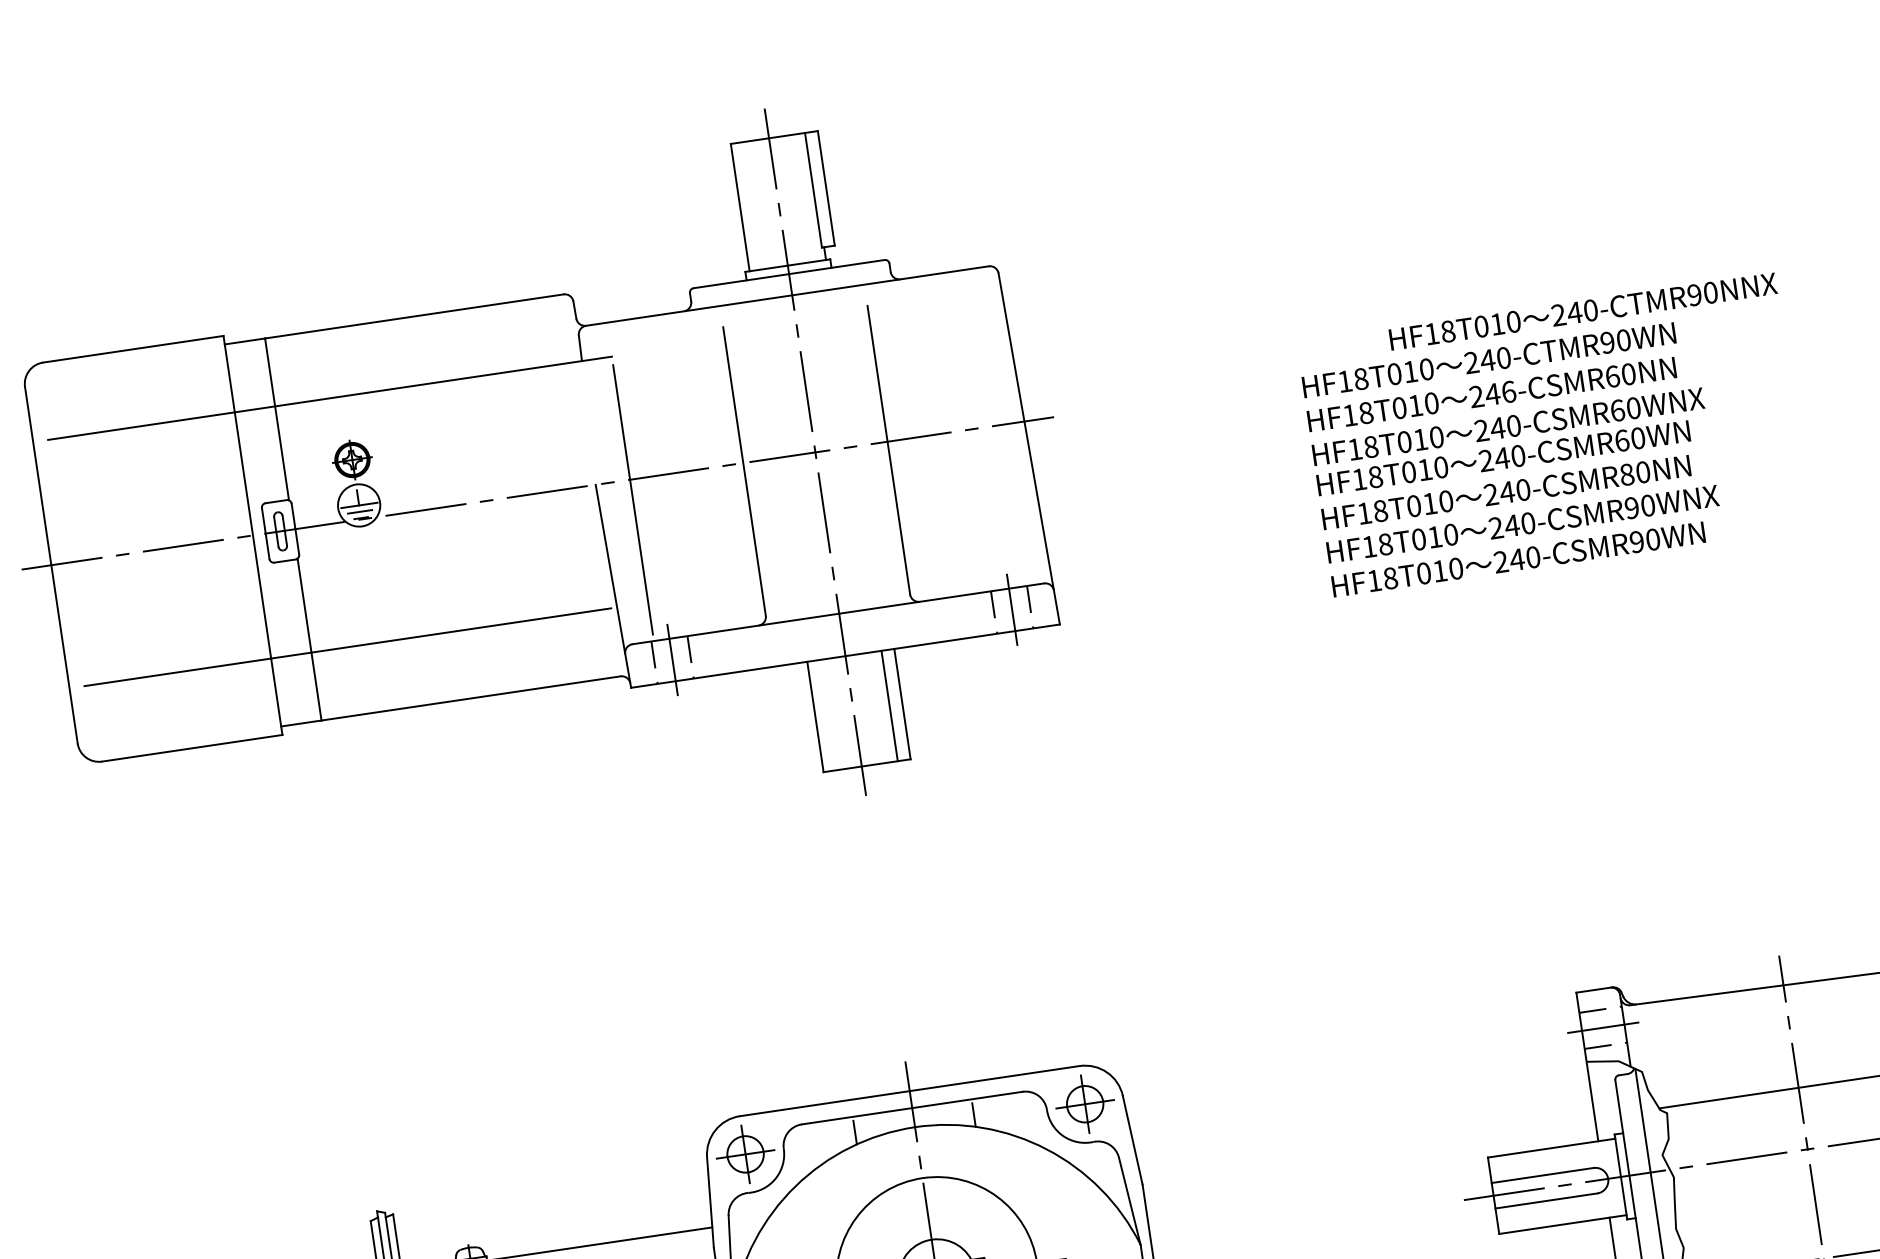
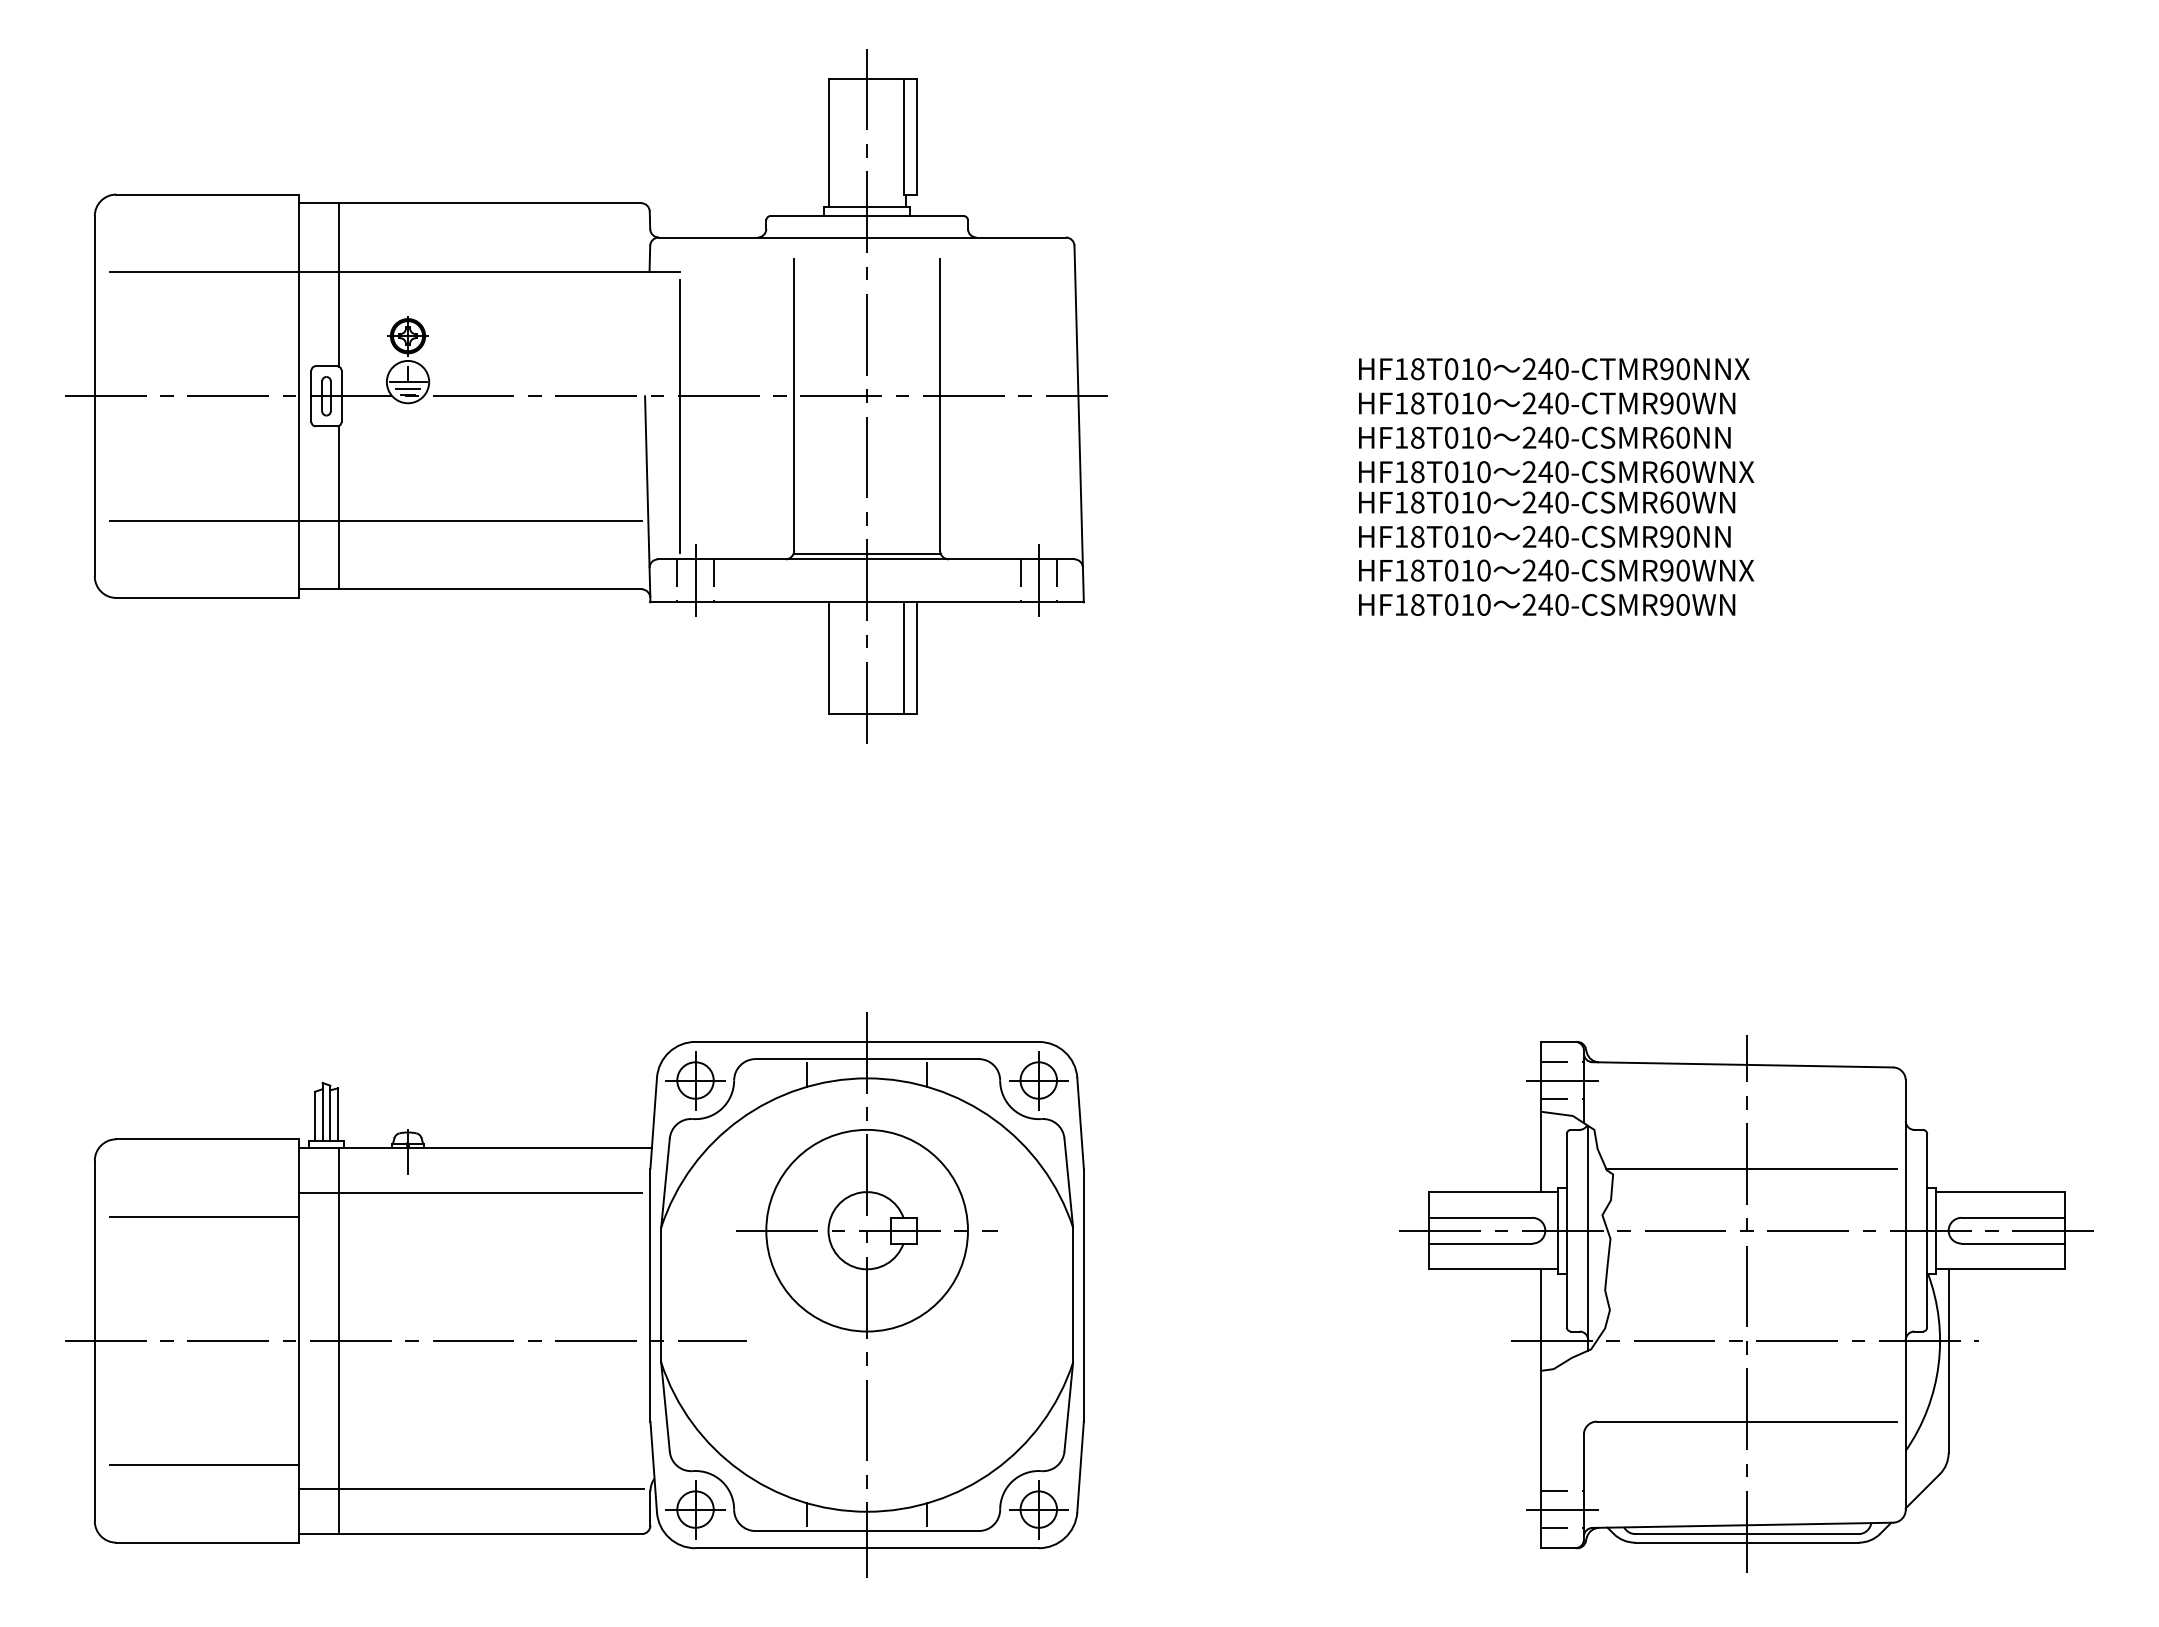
text: (1583, 311) -> (1554, 369), moved
text: (1508, 391) -> (1561, 437), 246-CSMR60NN -> 240-CSMR60NN
text: (1626, 474) -> (1666, 536), 240-CSMR80NN -> 240-CSMR90NN
line: (837, 608) -> (866, 553), added

